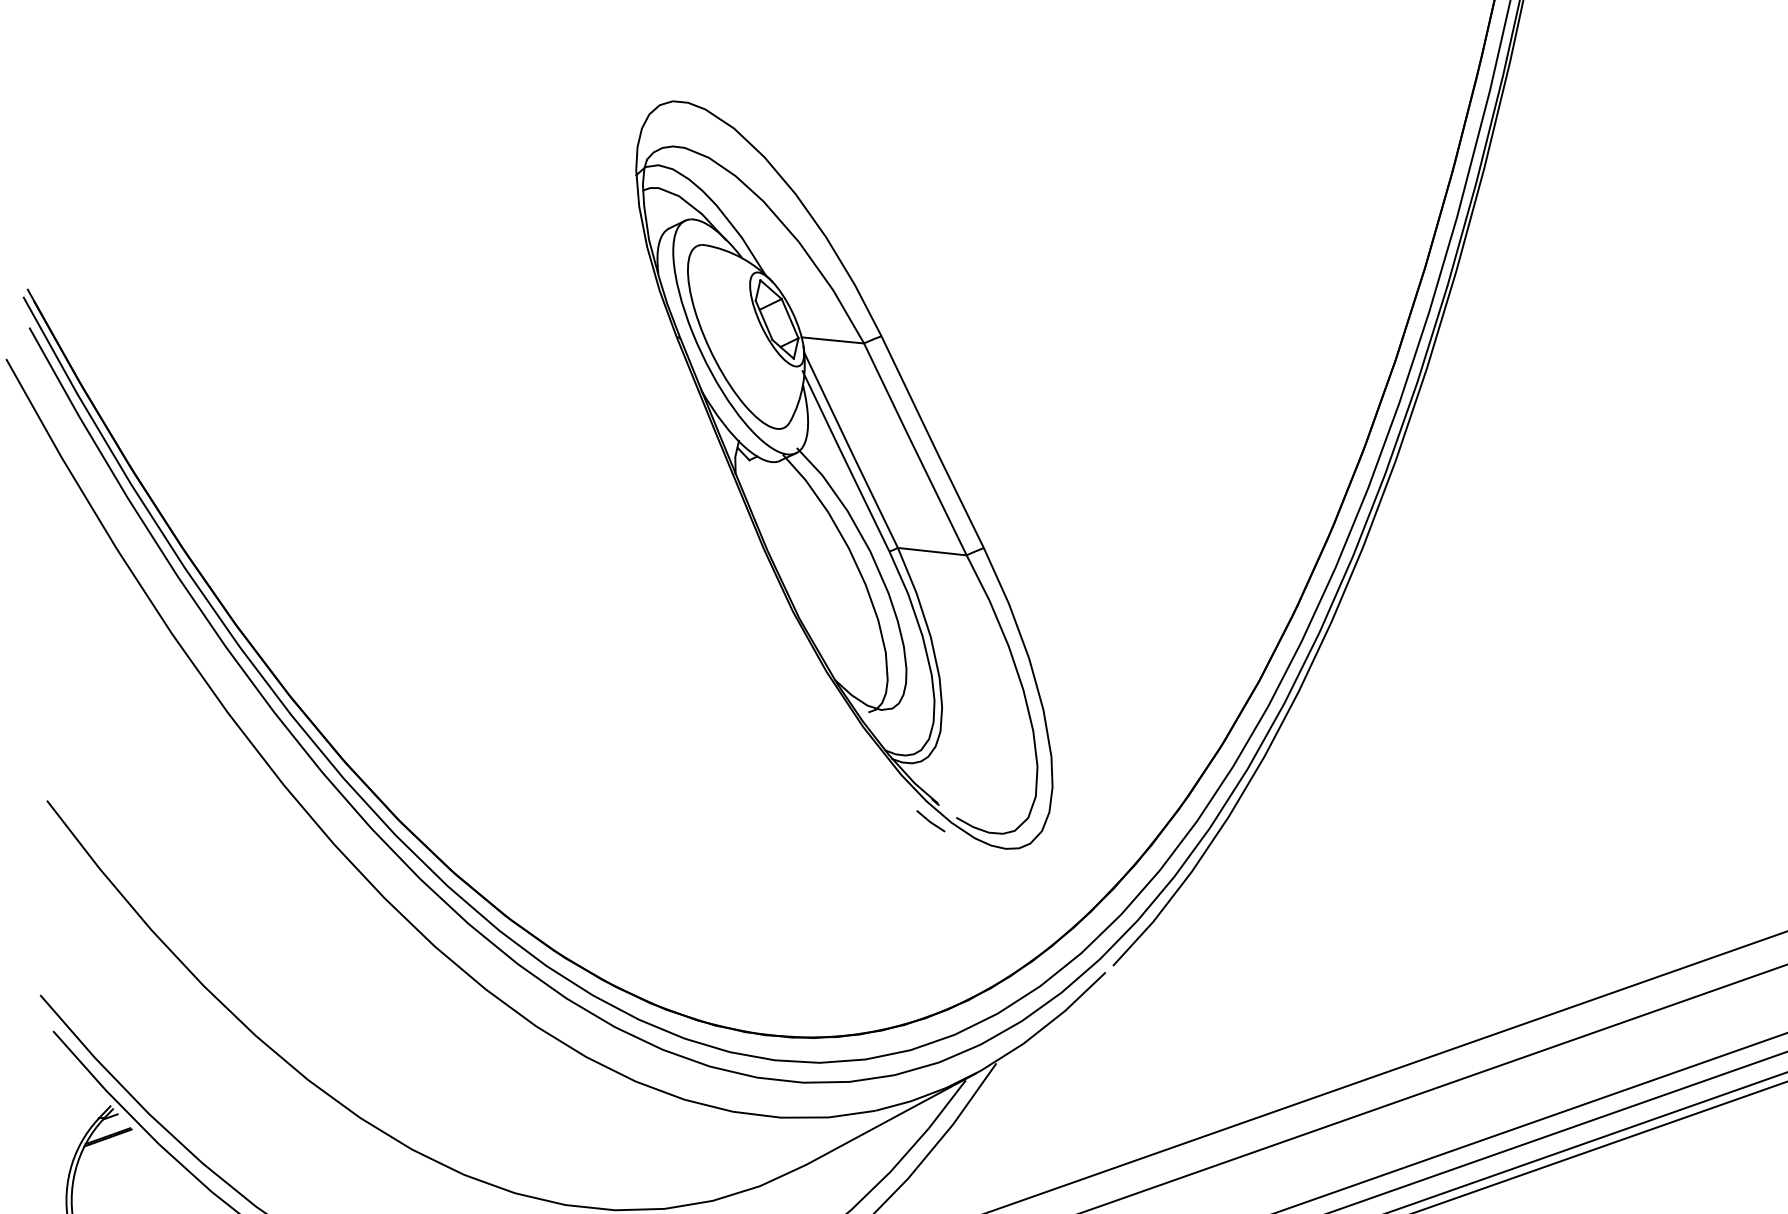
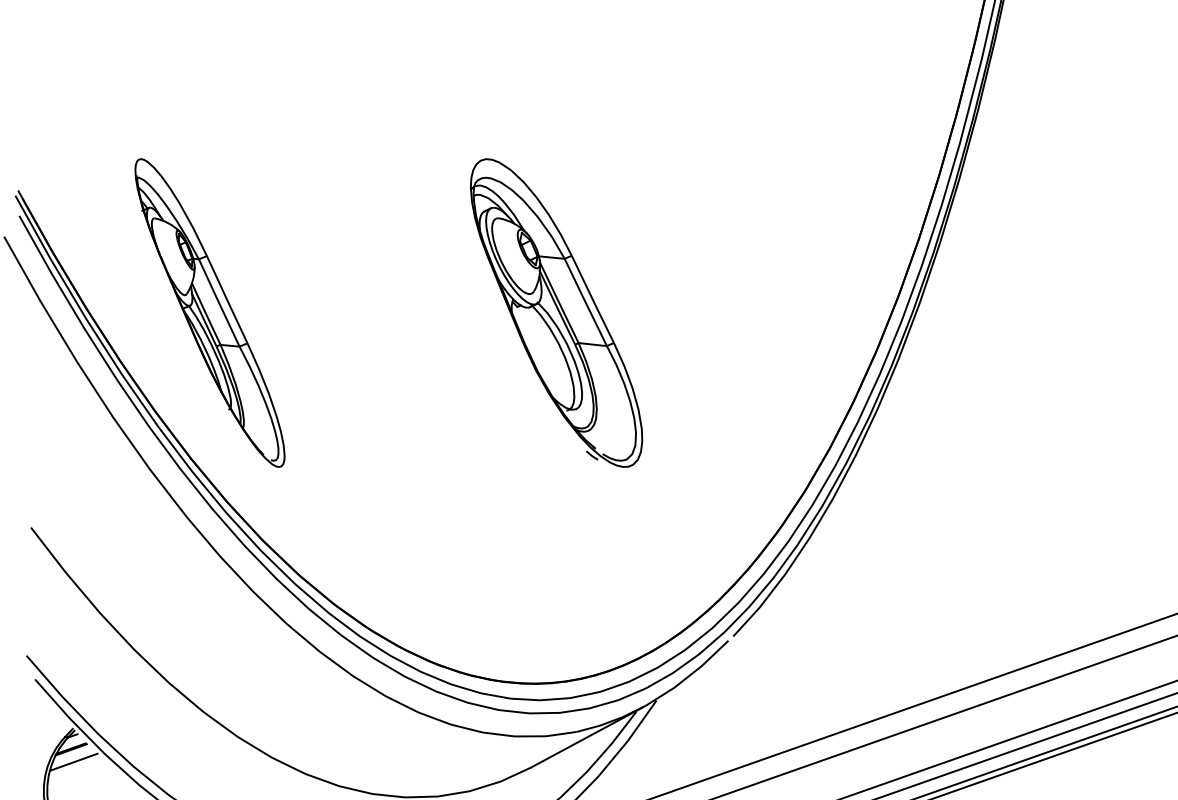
part: (317, 474) -> (209, 312), added
part: (844, 474) -> (556, 312), size x0.62
line: (111, 1155) -> (73, 761), added

